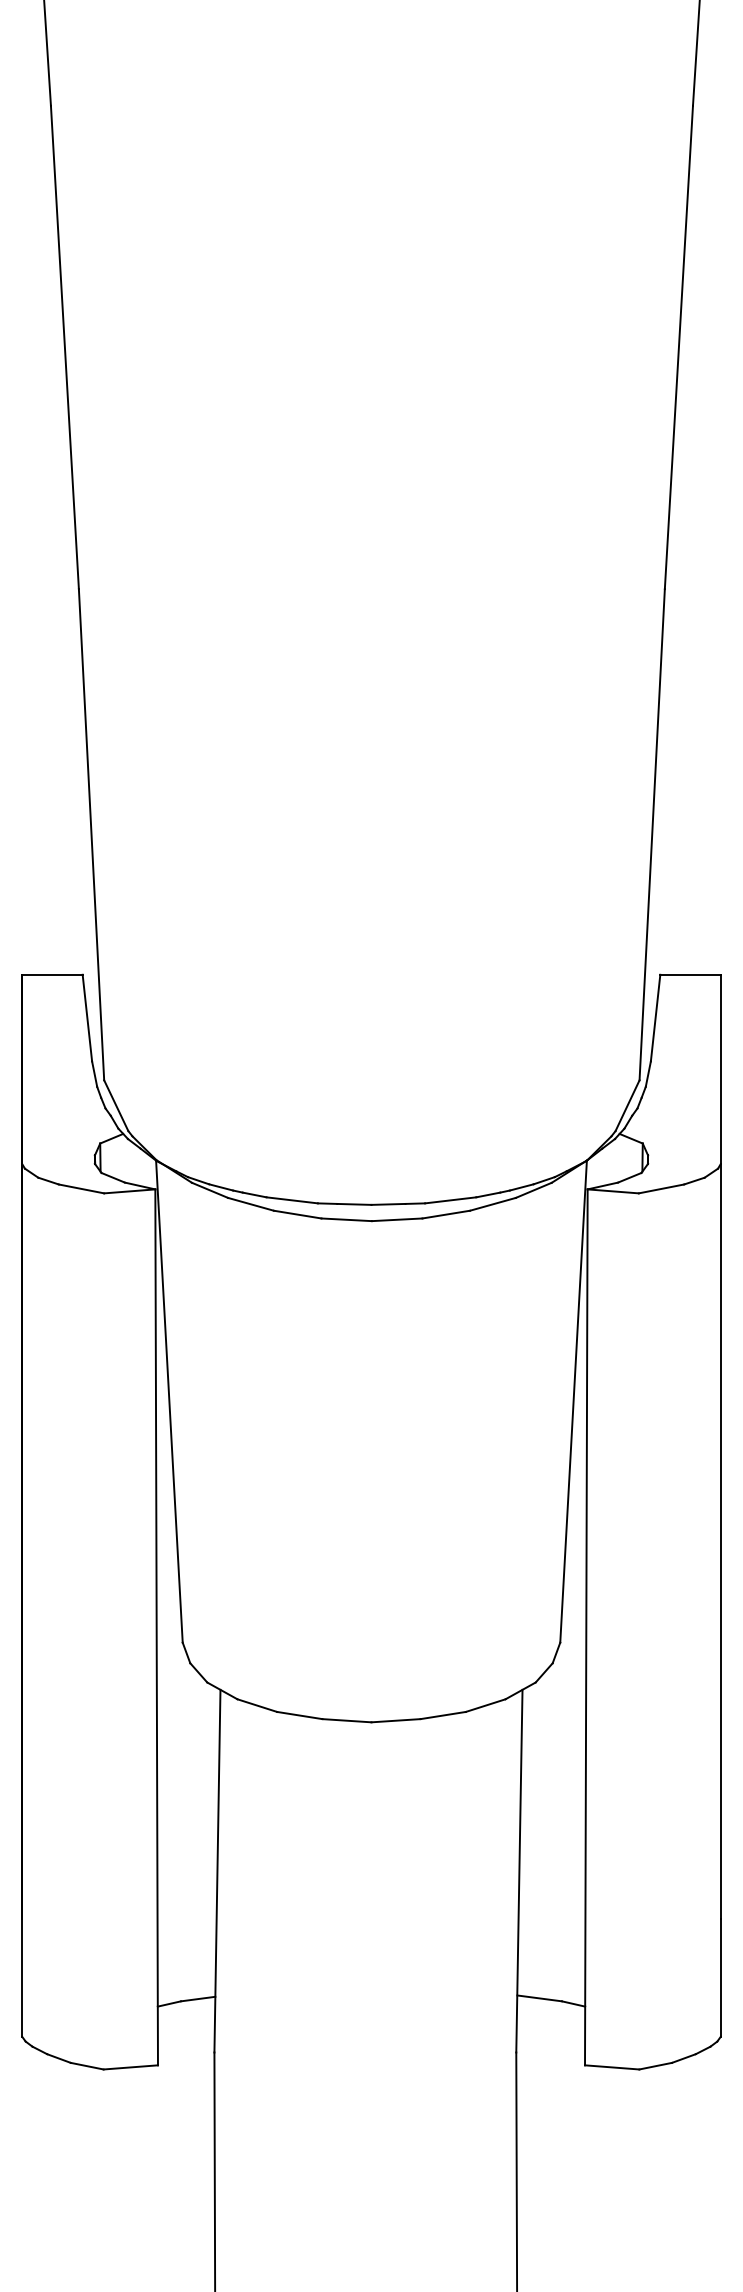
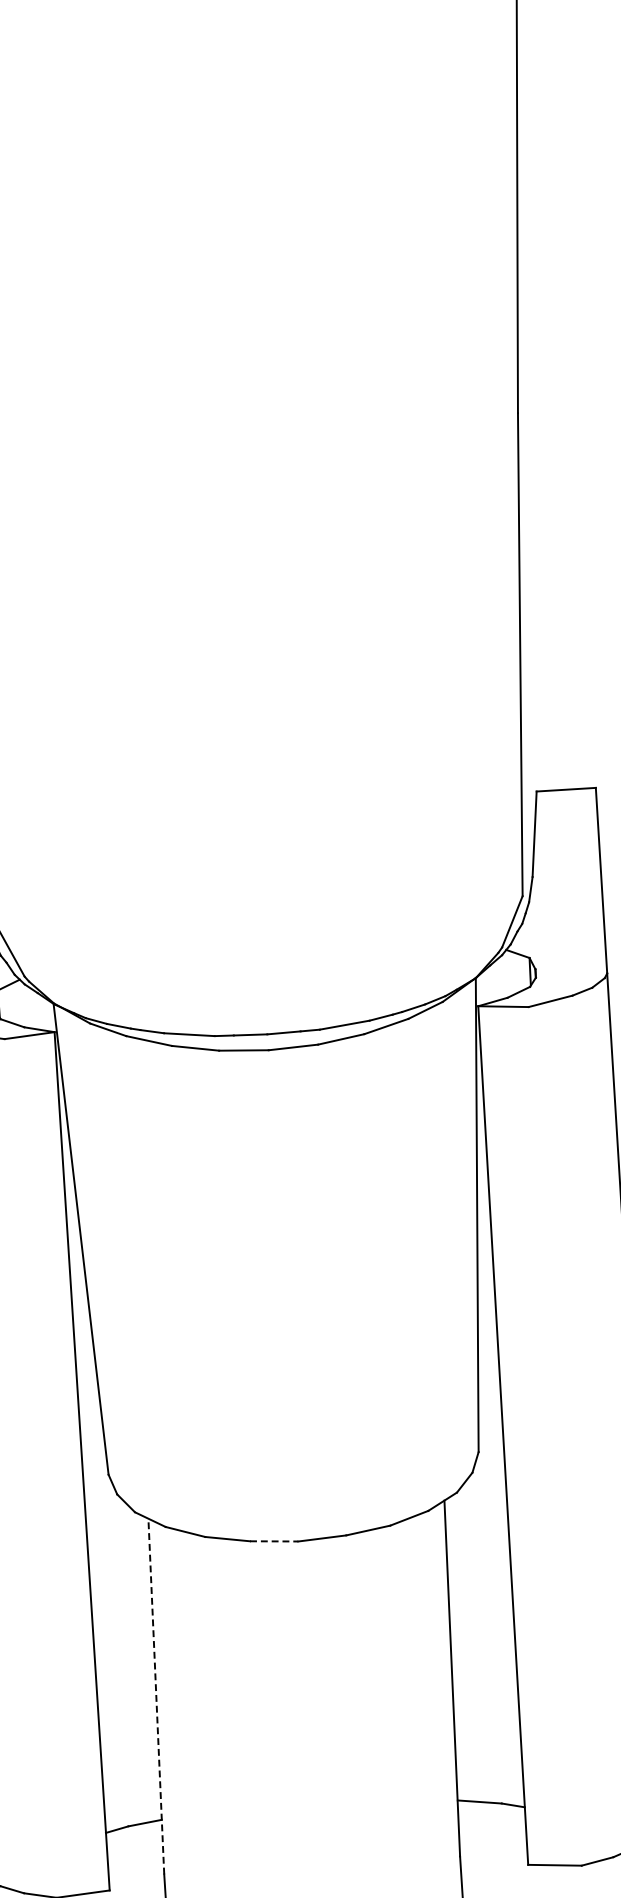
line: (346, 1720) -> (273, 1541), solid -> dashed
line: (217, 1870) -> (156, 1695), solid -> dashed

